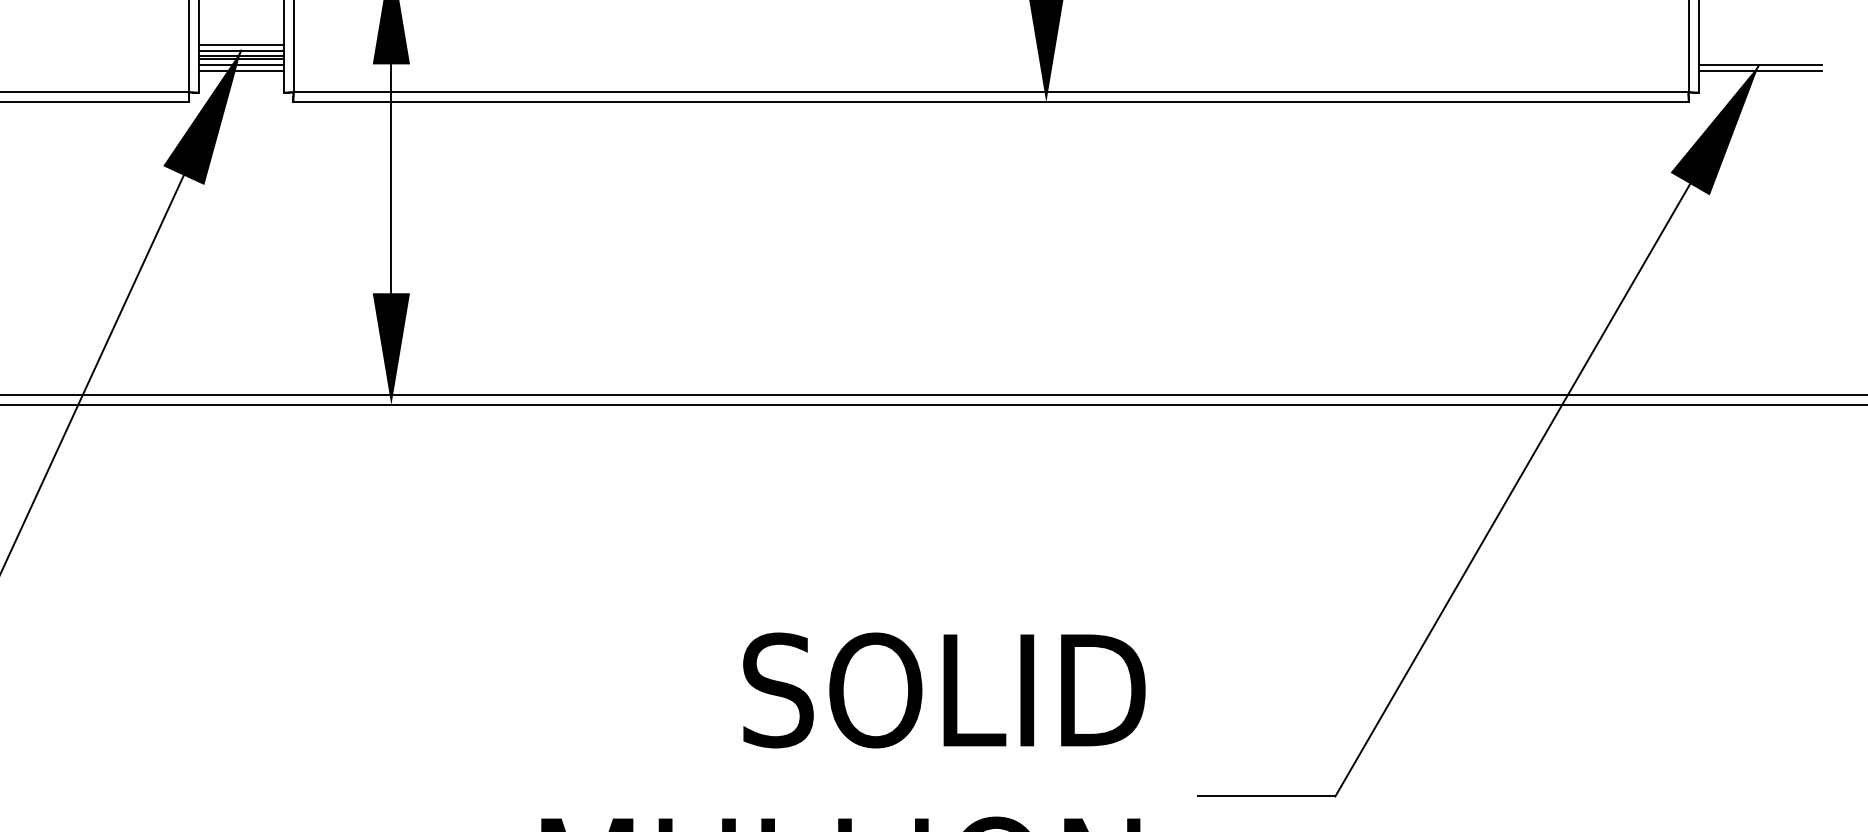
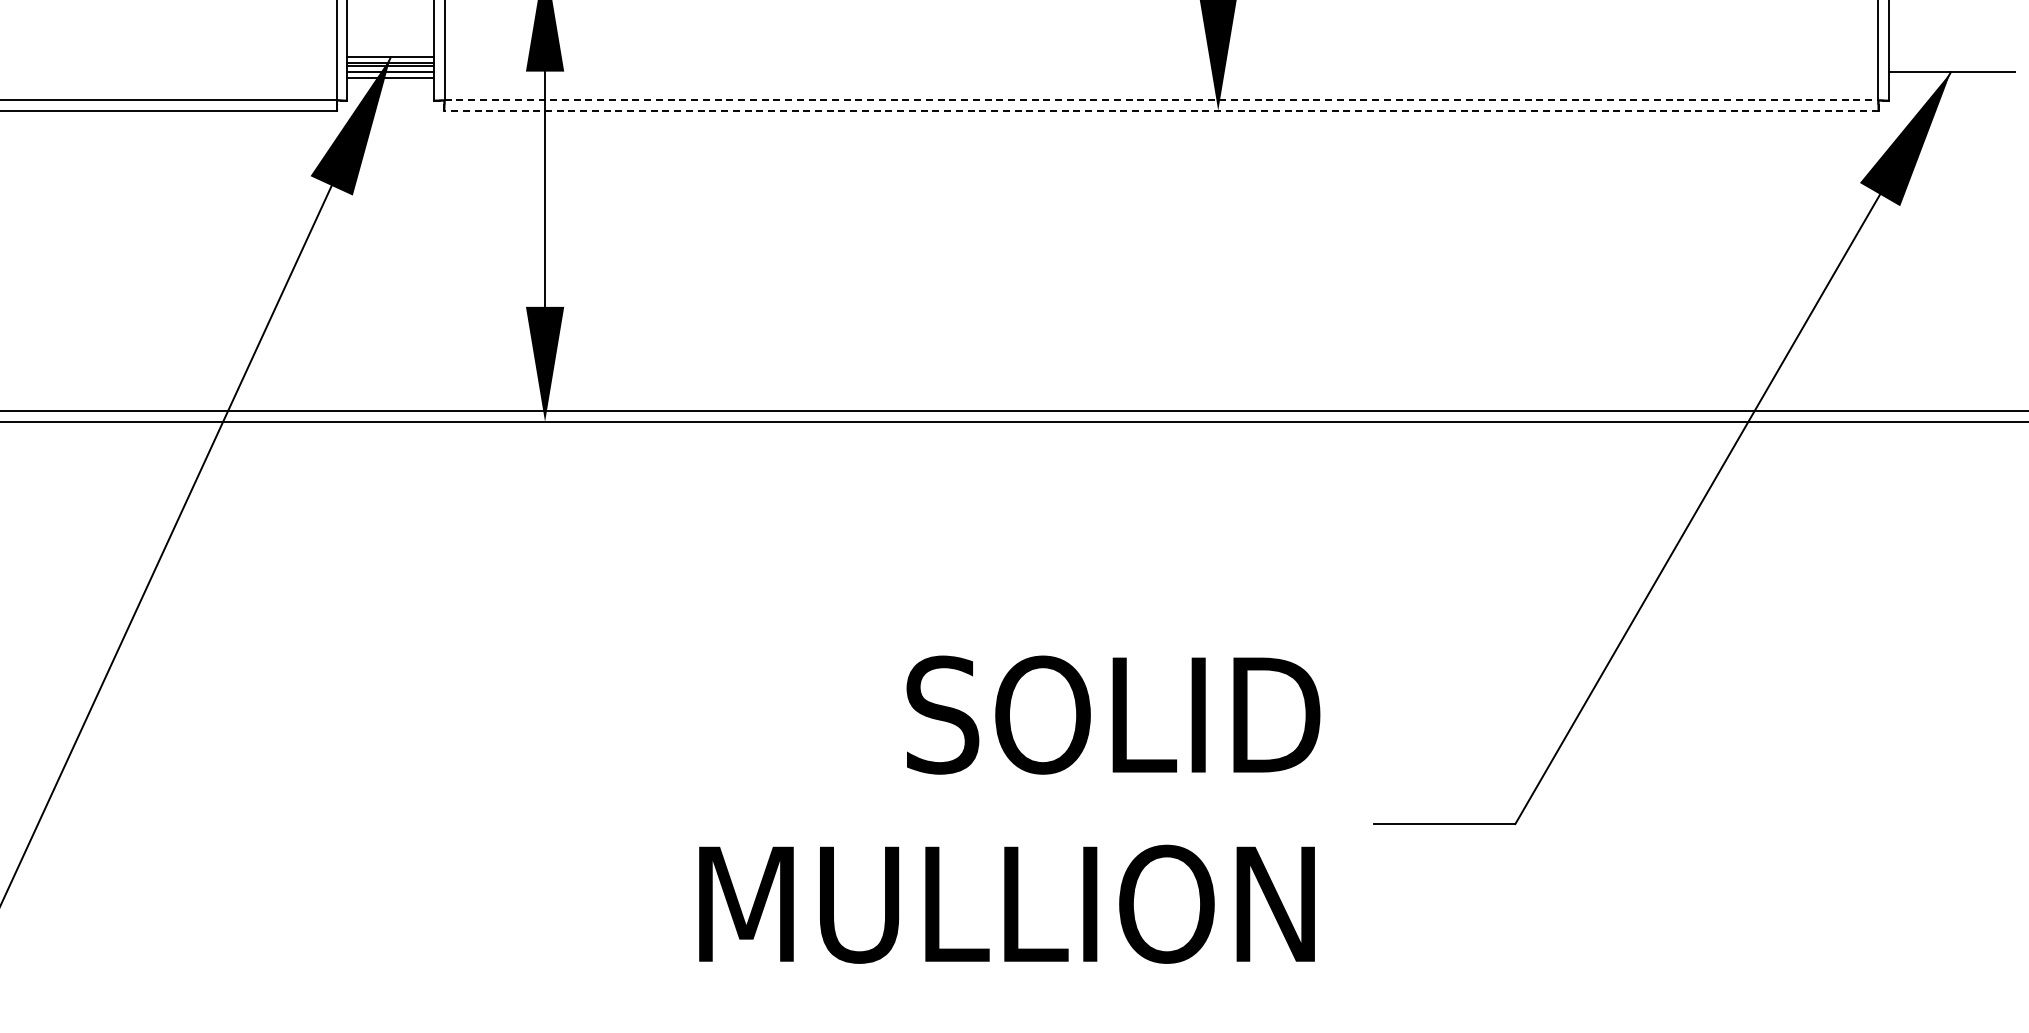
line: (240, 44) -> (390, 51), removed
line: (1759, 71) -> (1951, 78), removed
line: (991, 92) -> (1161, 100), solid -> dashed
line: (990, 102) -> (1160, 110), solid -> dashed

